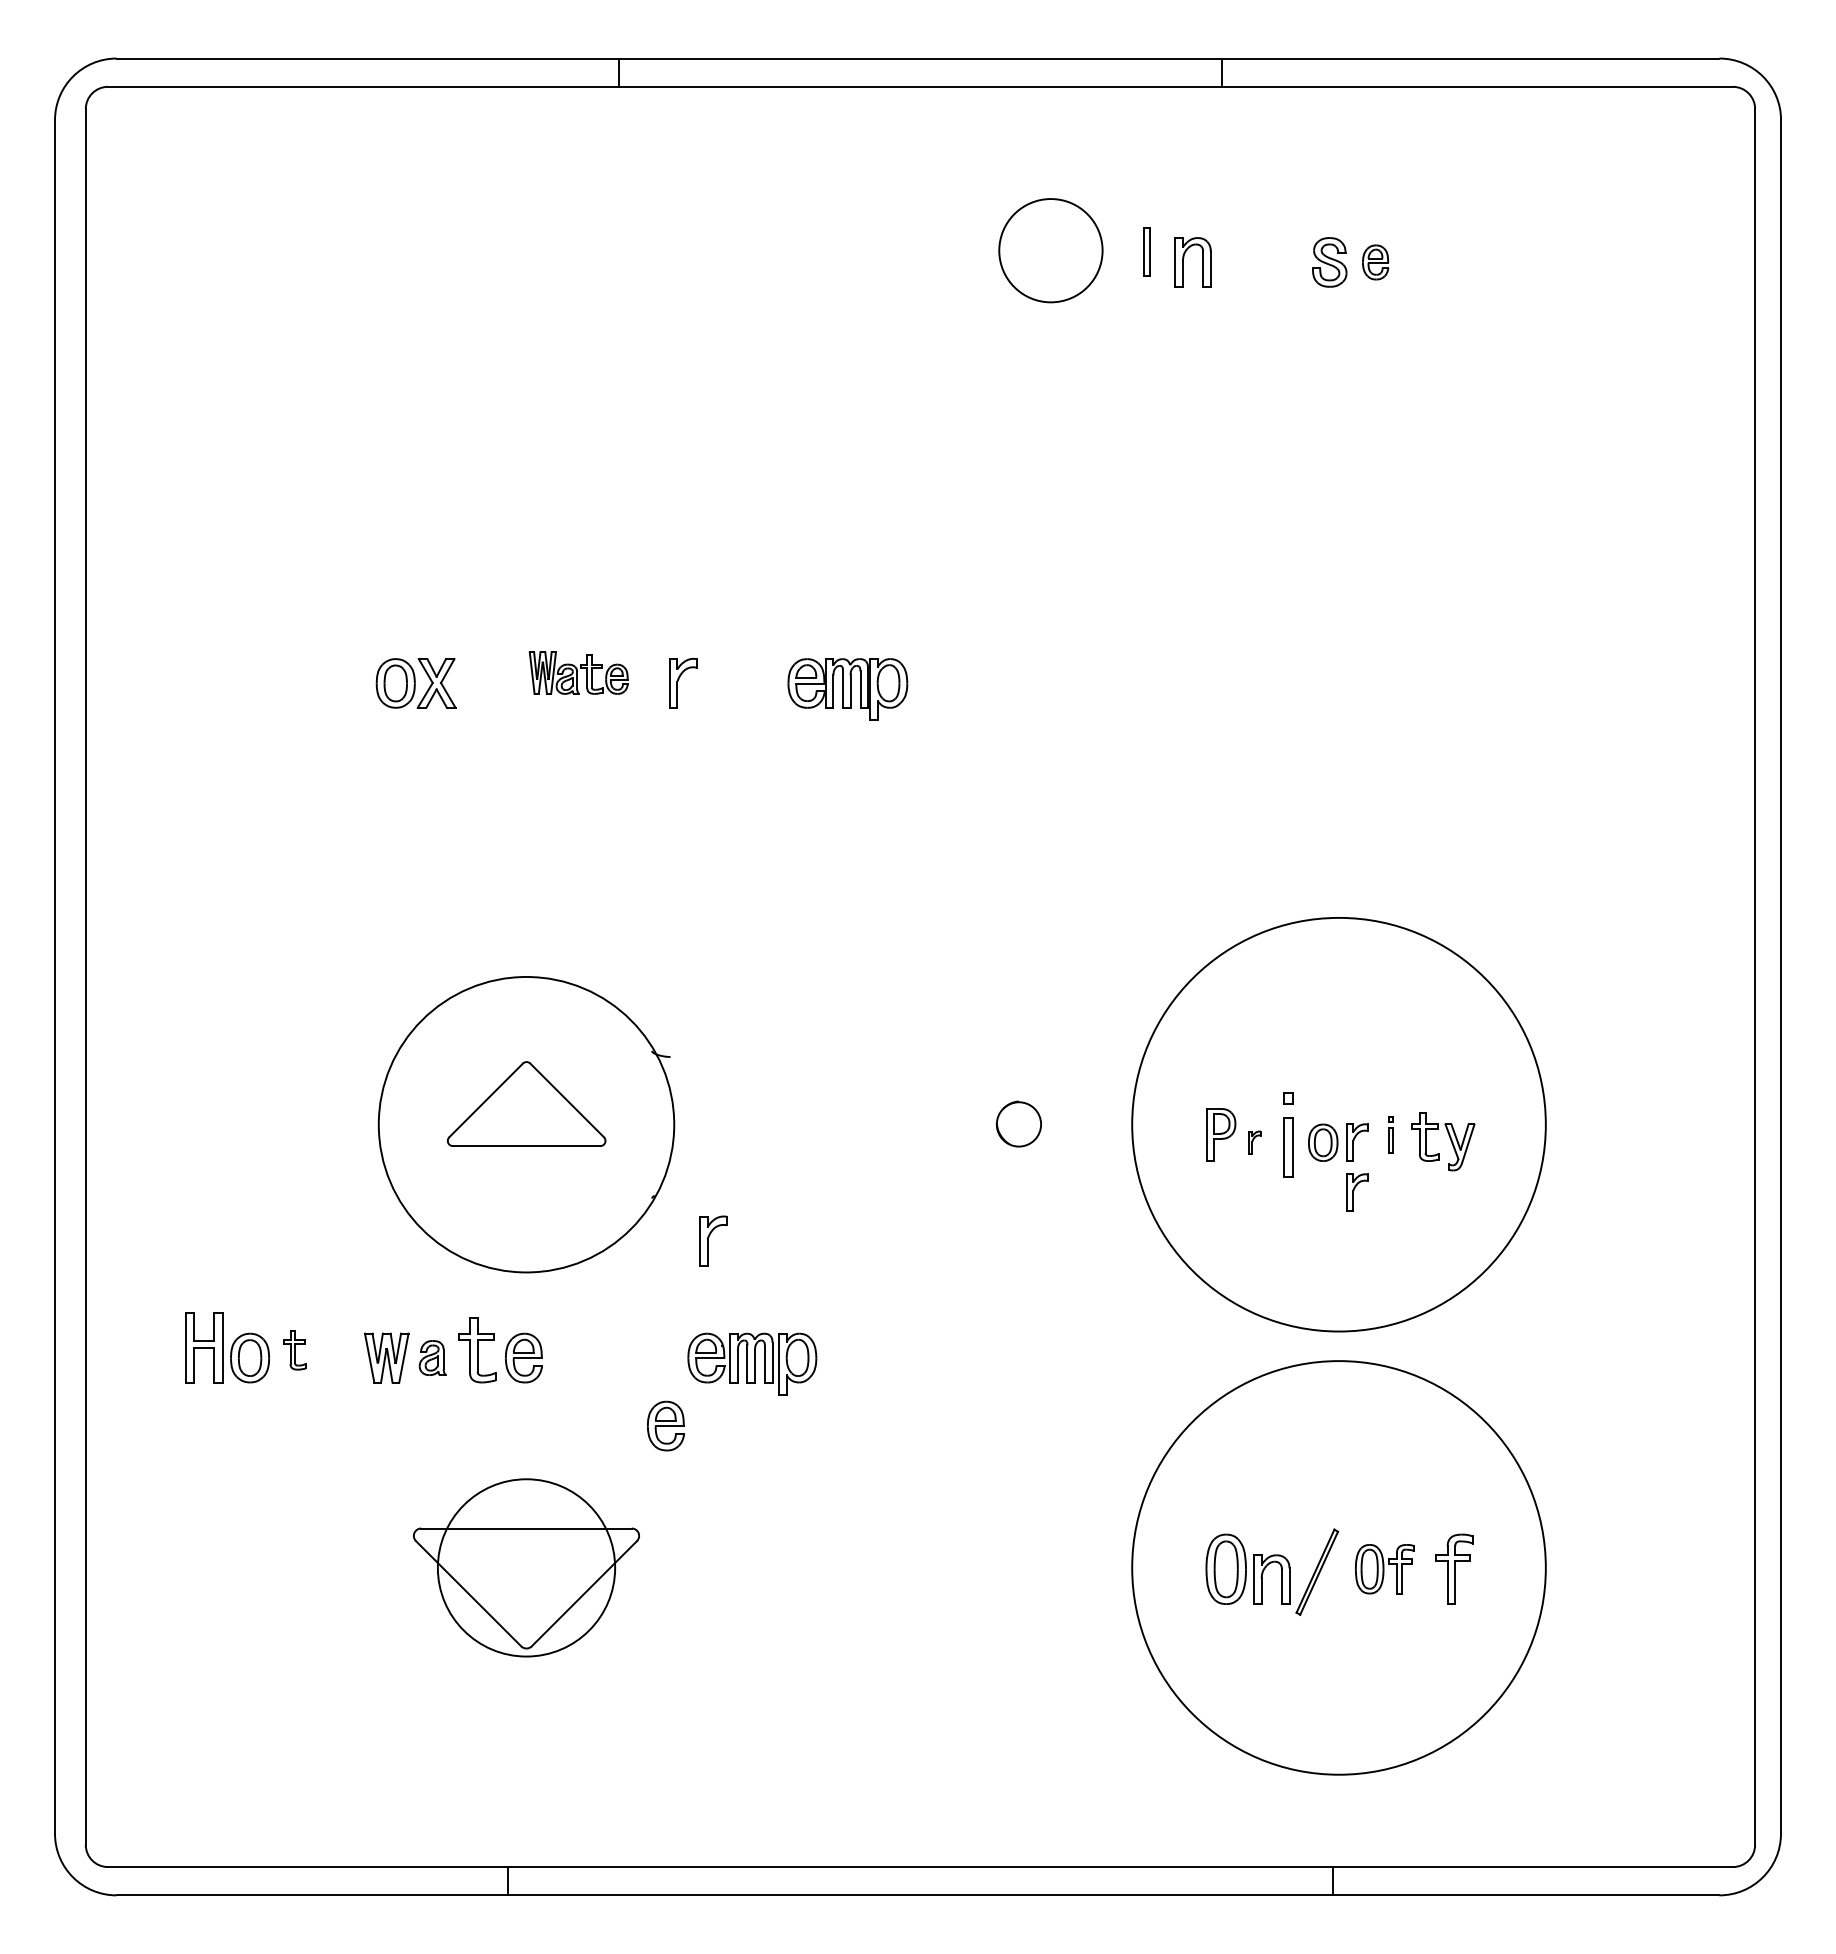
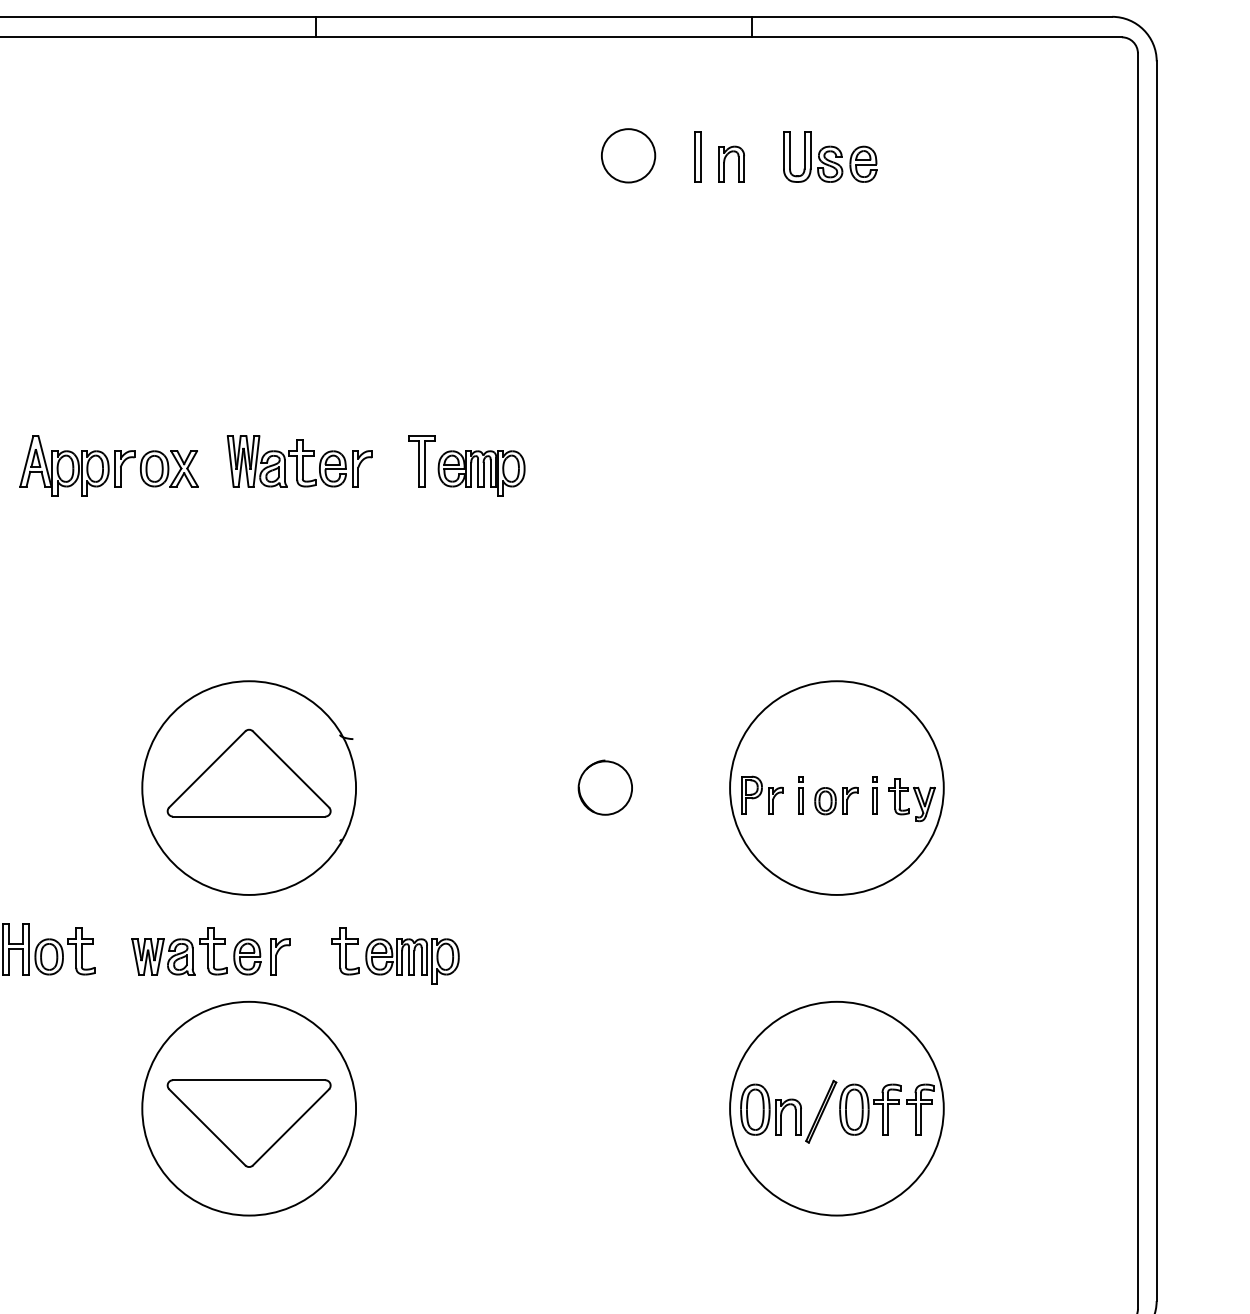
circle: (1050, 250) -> (628, 155), size x0.71
part: (1147, 251) -> (698, 156), size x1.43
part: (1274, 251) -> (790, 156), added
part: (1375, 262) -> (863, 164), size x1.43
part: (578, 672) -> (286, 460), size x1.67
part: (765, 672) -> (422, 460), added
part: (288, 678) -> (76, 465), added
part: (526, 1103) -> (249, 772), size x1.43
part: (1018, 1123) -> (605, 787), size x1.67
circle: (1338, 1124) -> (836, 787), size x0.71
part: (1288, 1134) -> (800, 795), size x0.62
part: (1391, 1134) -> (874, 795), size x1.43
part: (1254, 1142) -> (775, 800), size x1.67
part: (1357, 1192) -> (850, 837), removed
part: (713, 1240) -> (280, 956), moved
part: (294, 1350) -> (81, 951), size x1.67
part: (659, 1350) -> (345, 951), added
part: (432, 1357) -> (181, 956), size x1.43
part: (665, 1425) -> (349, 1005), removed
circle: (526, 1567) -> (249, 1108), size x1.67
circle: (1338, 1567) -> (836, 1108), size x0.71
part: (1384, 1568) -> (869, 1109), size x1.43

